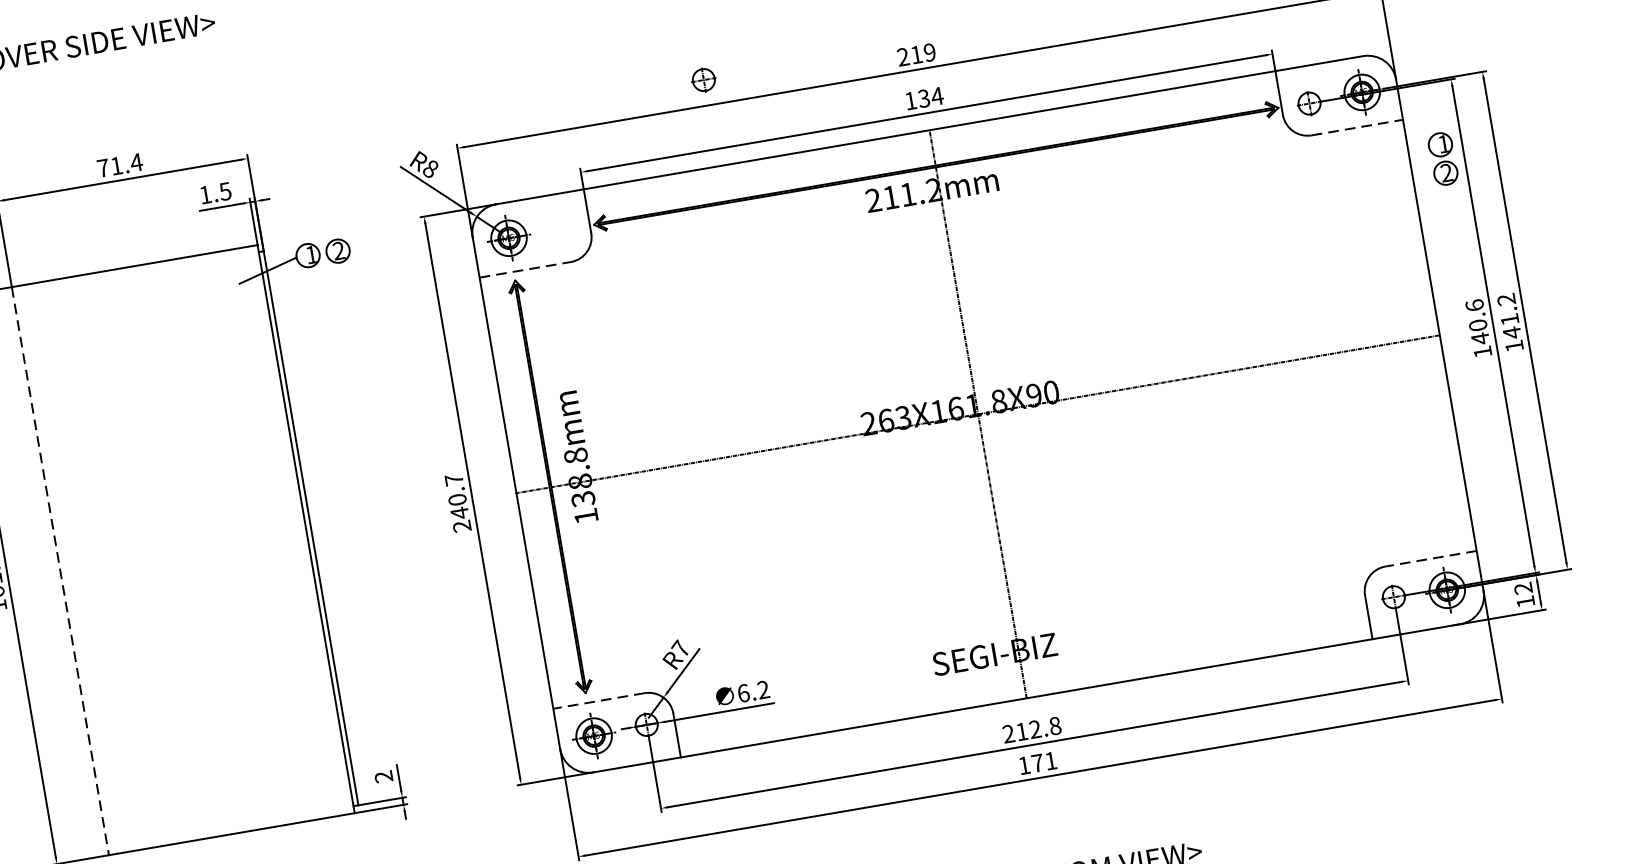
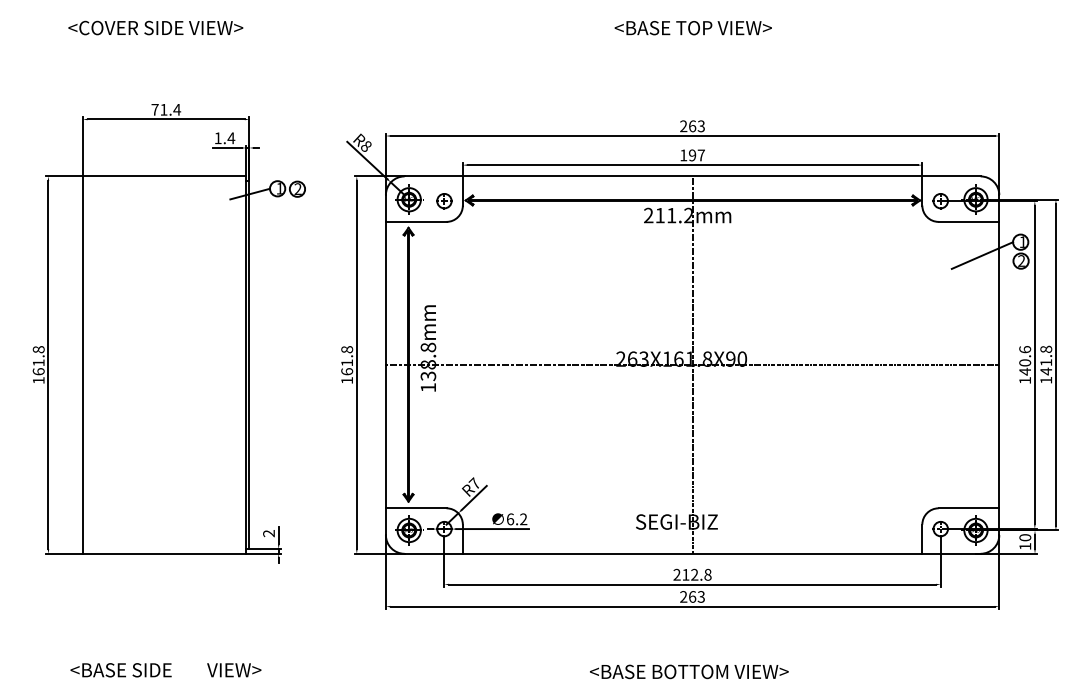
text: (922, 54) -> (696, 126), 219 -> 263
part: (704, 80) -> (444, 201), moved
text: (930, 97) -> (696, 155), 134 -> 197
line: (1358, 126) -> (969, 221), dashed -> solid
line: (1386, 174) -> (982, 255), added
text: (225, 191) -> (231, 138), 1.5 -> 1.4
line: (525, 269) -> (416, 221), dashed -> solid
text: (1506, 299) -> (1046, 349), 141.2 -> 141.8
text: (458, 503) -> (347, 365), 240.7 -> 161.8
line: (1430, 559) -> (968, 508), dashed -> solid
line: (59, 571) -> (82, 365), dashed -> solid
text: (1523, 588) -> (1025, 537), 12 -> 10
line: (597, 701) -> (415, 508), dashed -> solid
text: (1037, 762) -> (692, 596), 171 -> 263

